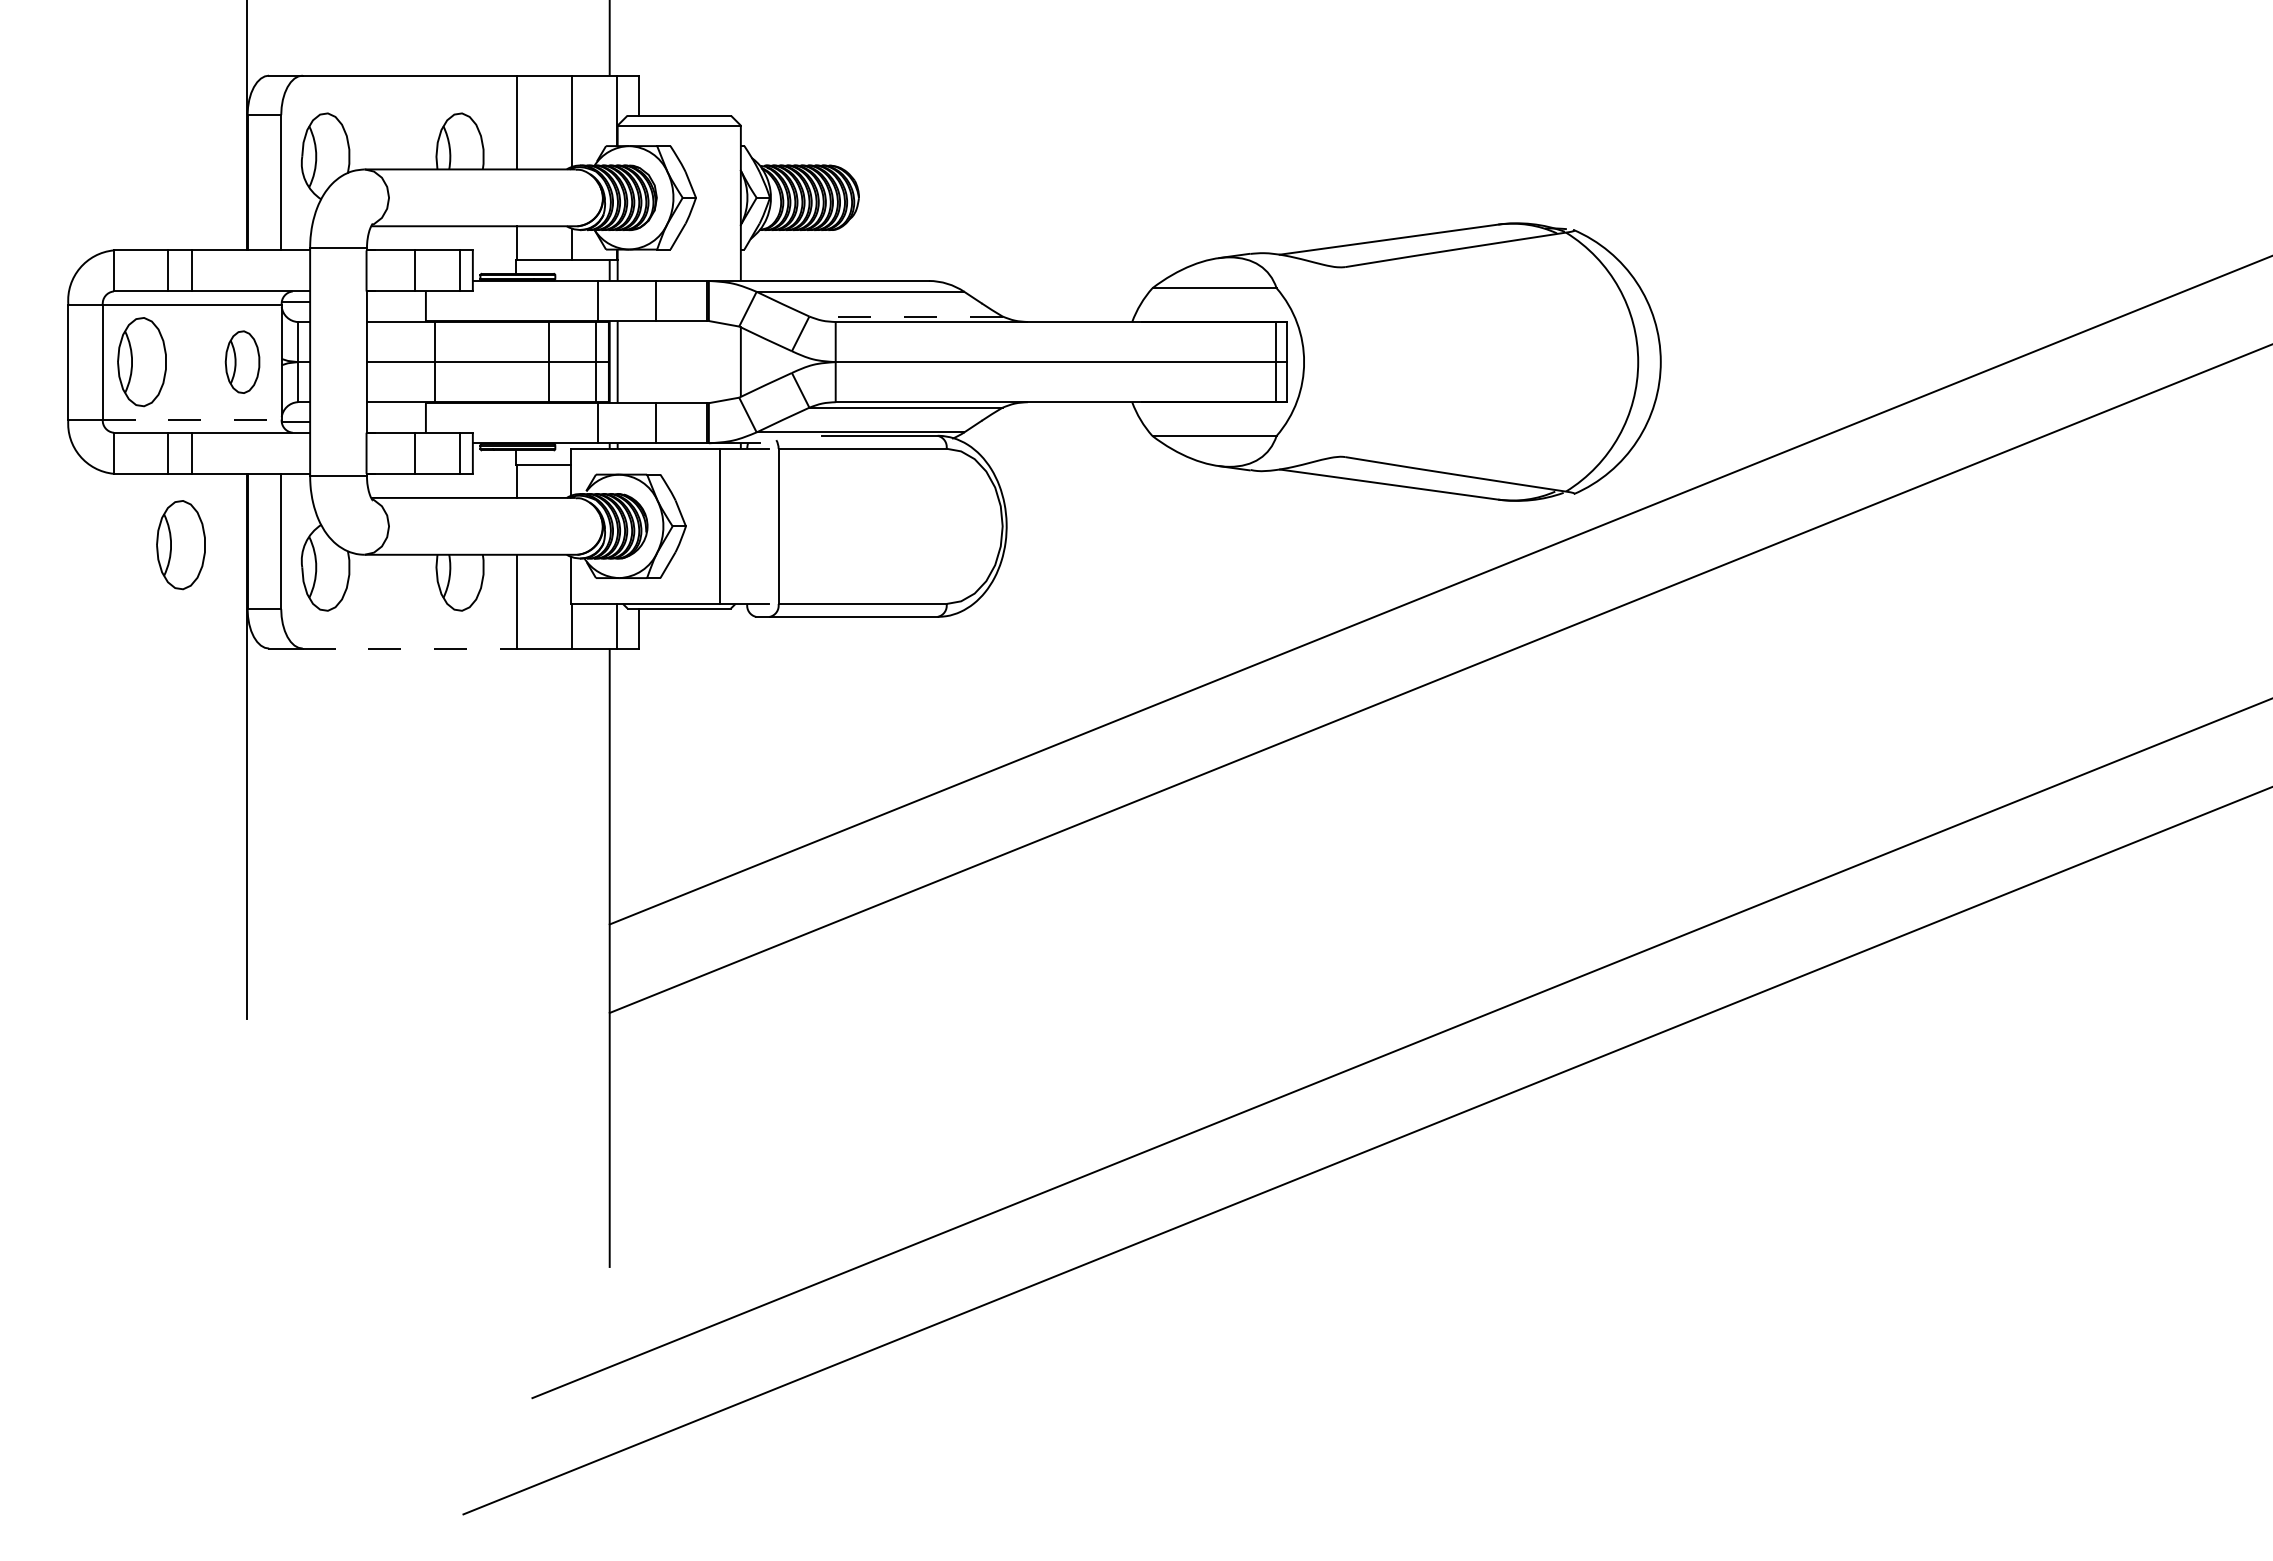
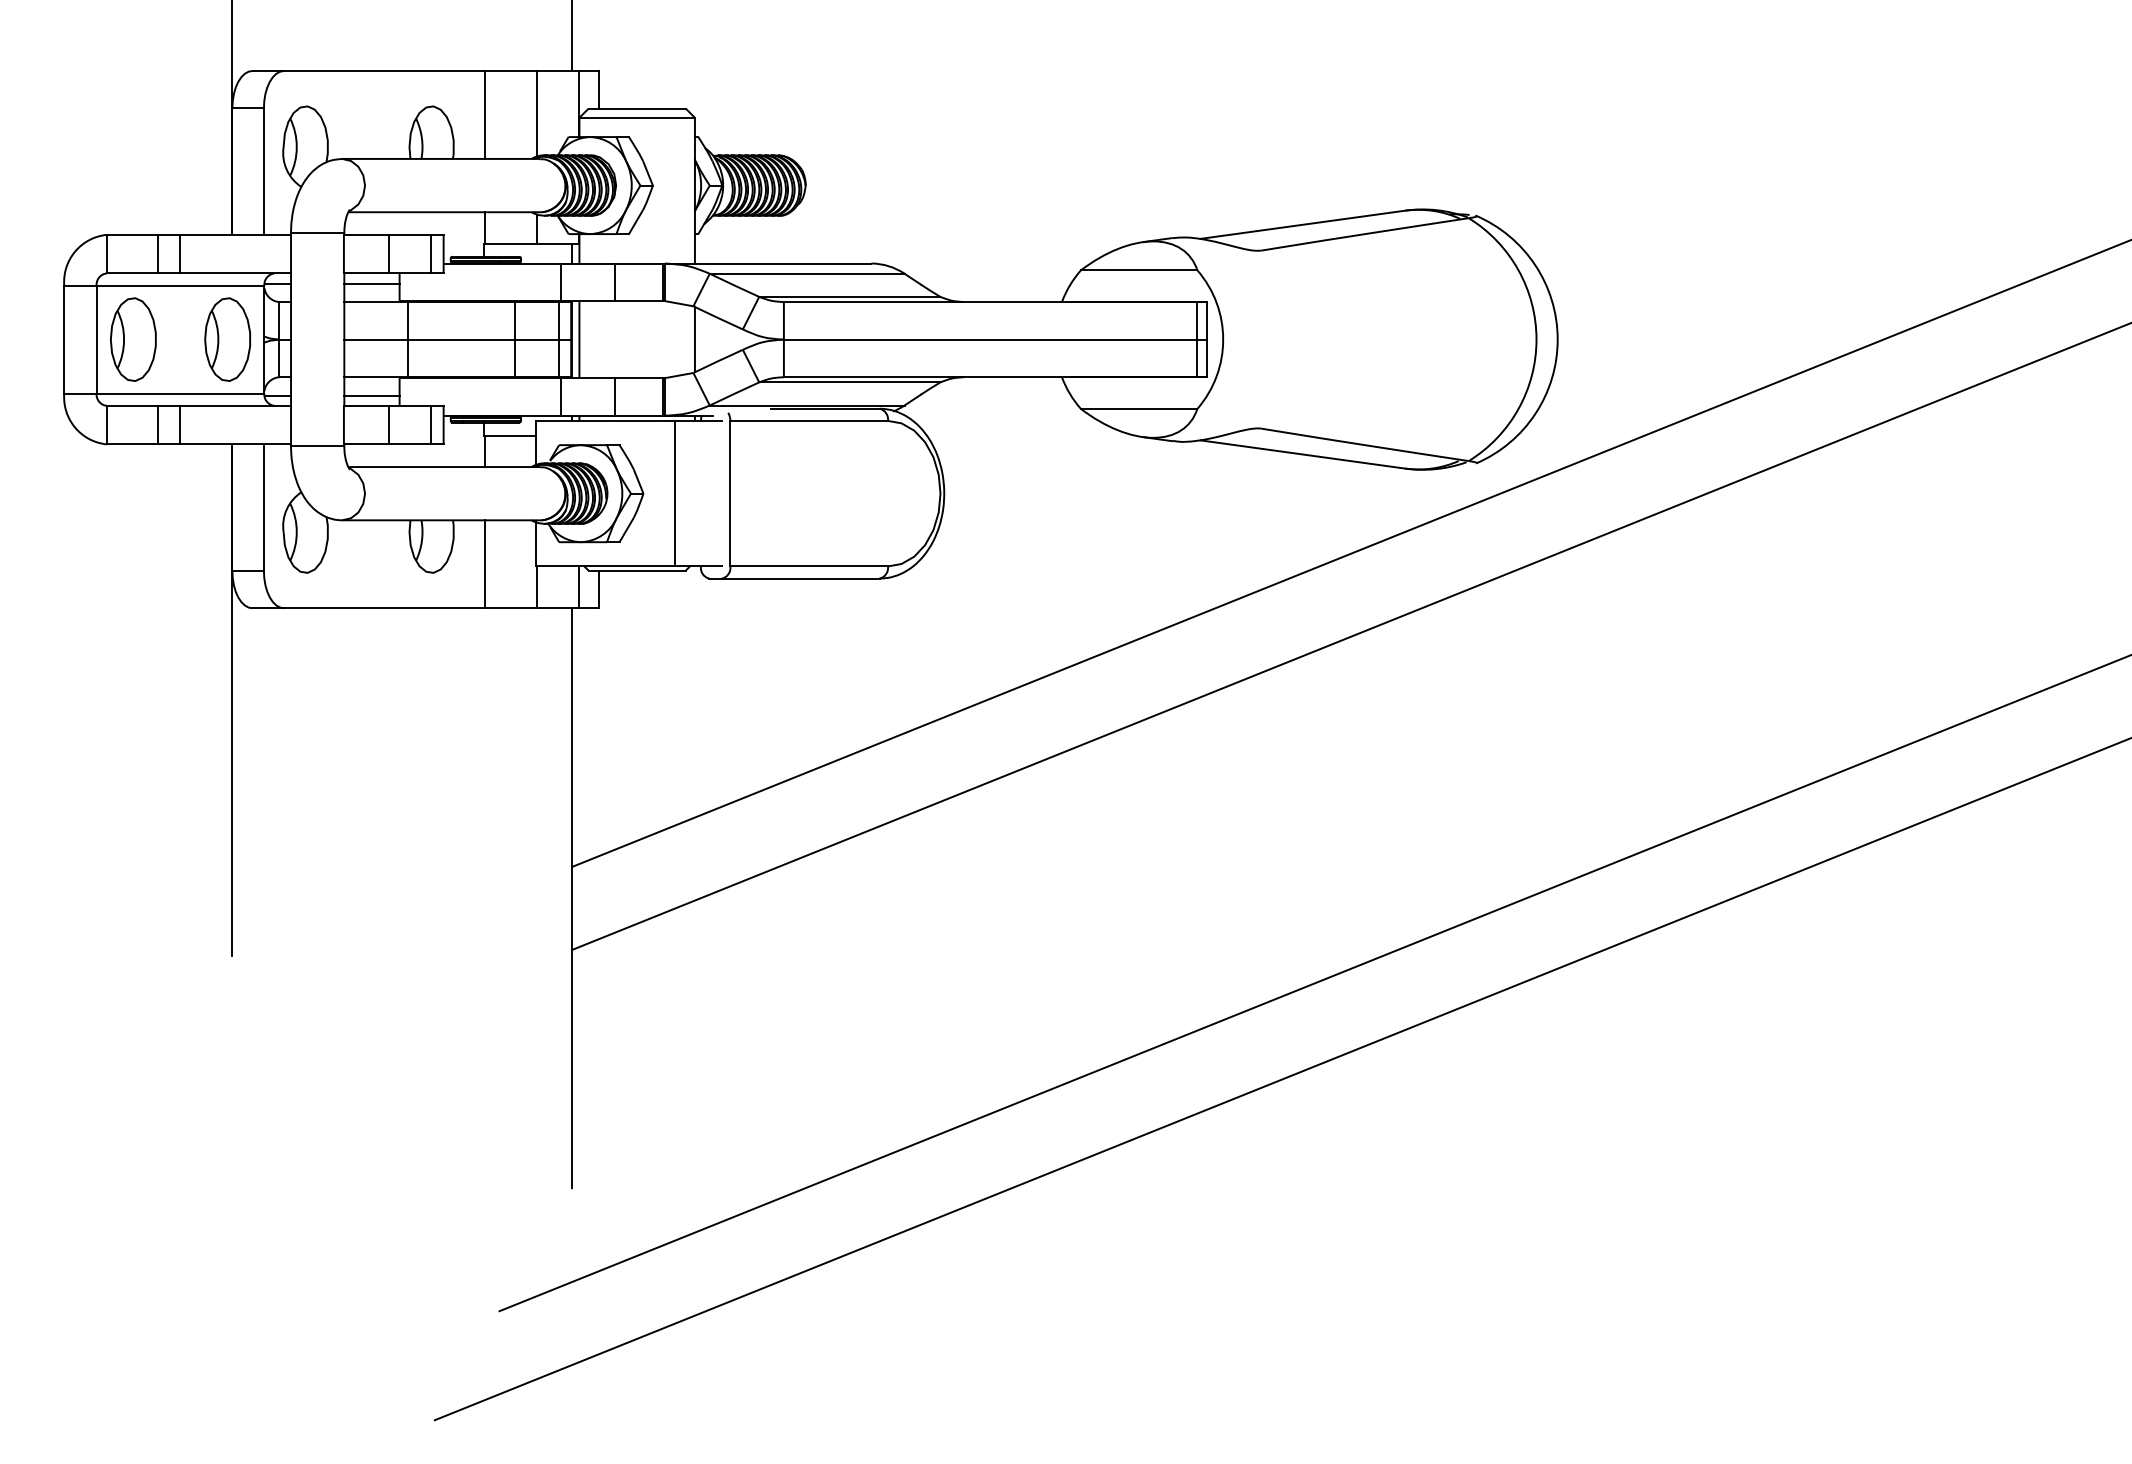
line: (395, 302) -> (371, 283), added
line: (906, 316) -> (850, 296), dashed -> solid
part: (242, 362) -> (227, 339), size x1.43
line: (192, 419) -> (180, 393), dashed -> solid
line: (395, 421) -> (371, 395), added
part: (180, 545) -> (169, 511), removed
line: (410, 648) -> (385, 608), dashed -> solid

